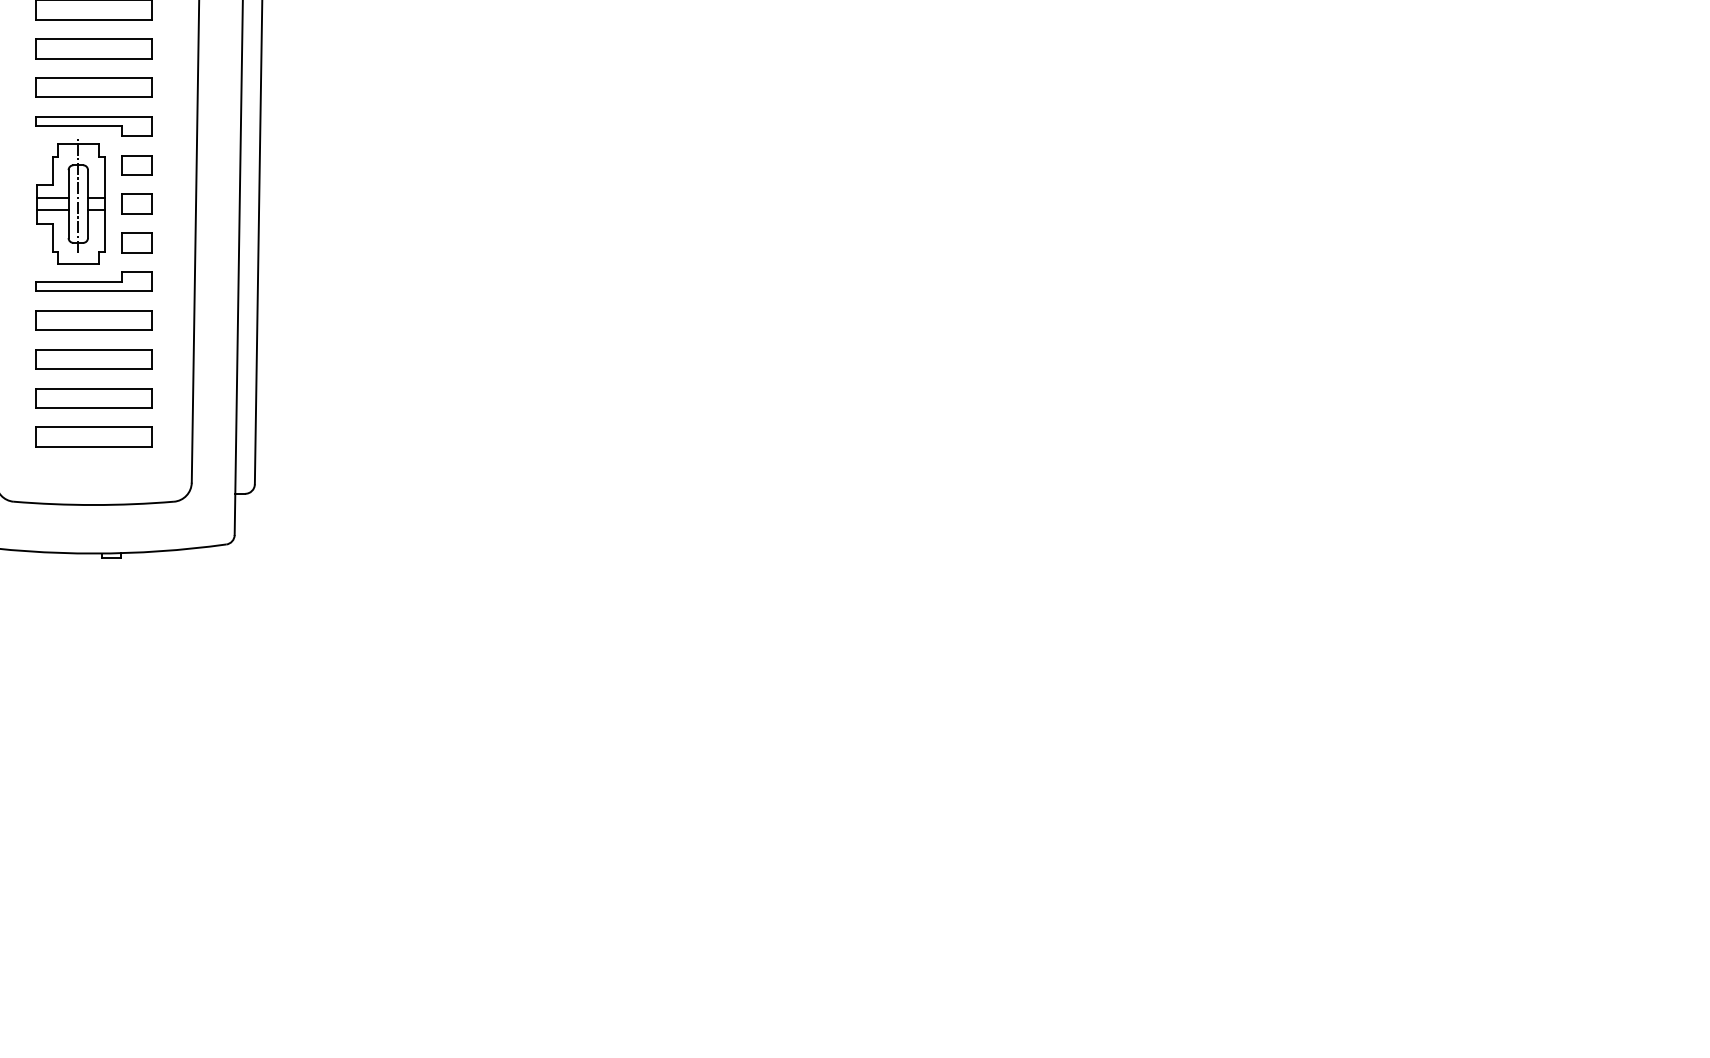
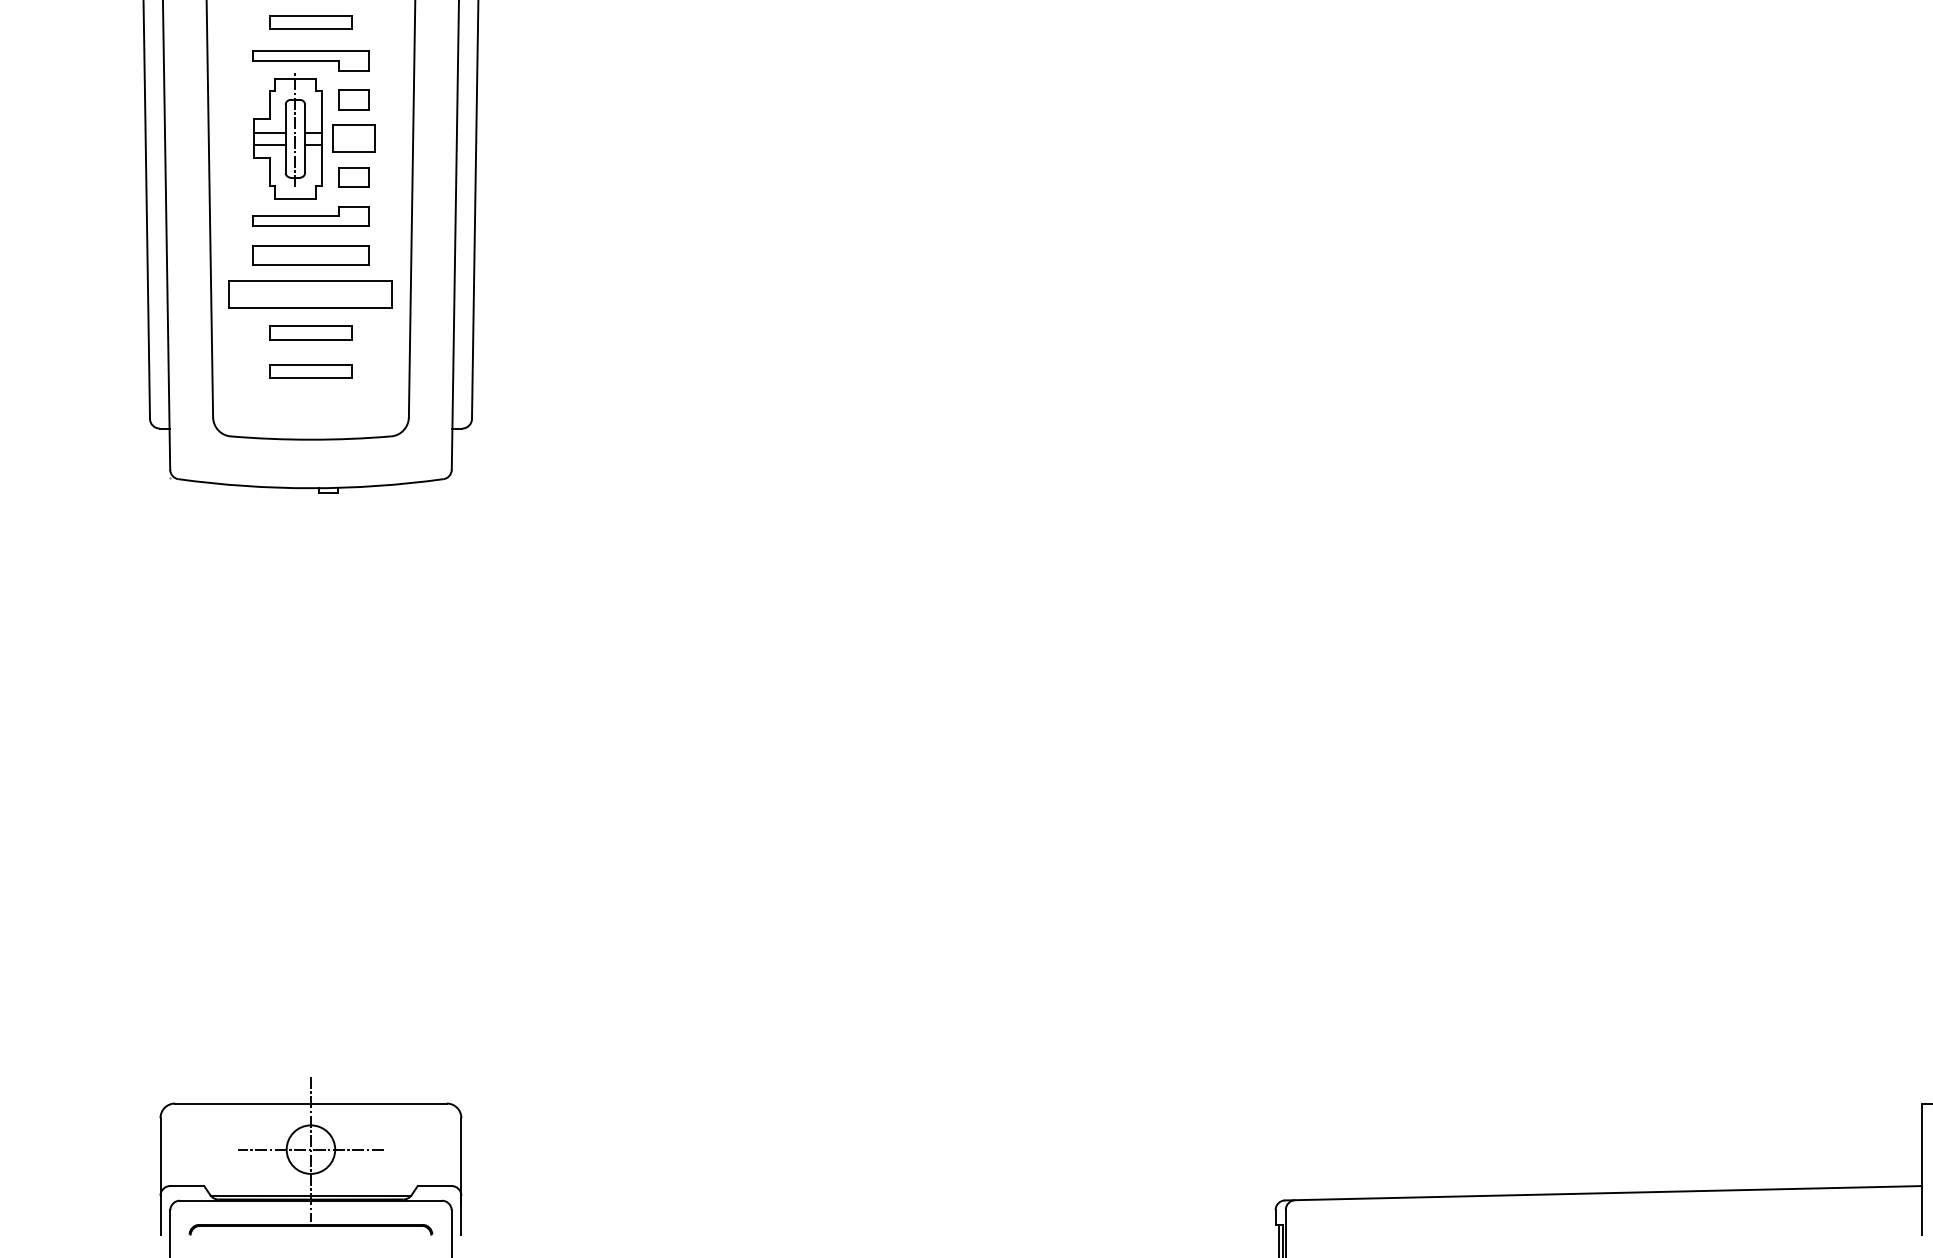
part: (93, 87) -> (310, 22), size x0.7
part: (136, 203) -> (353, 138), size x1.4
part: (93, 358) -> (310, 293), size x1.4
part: (93, 397) -> (310, 332), size x0.7
part: (93, 436) -> (310, 371), size x0.7

